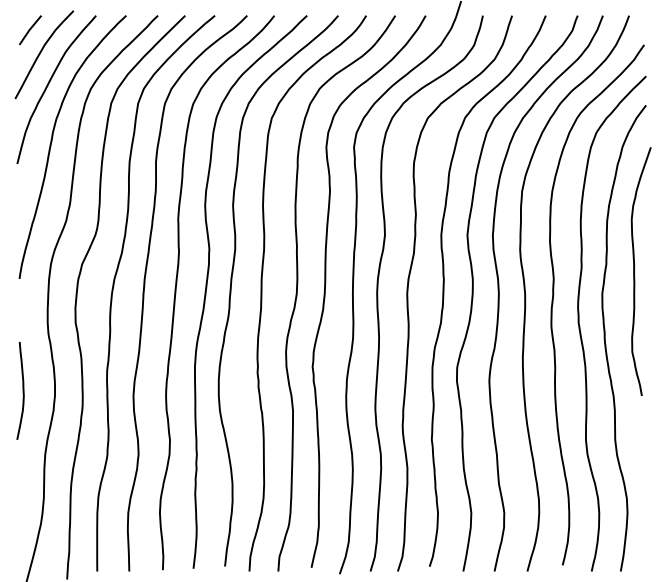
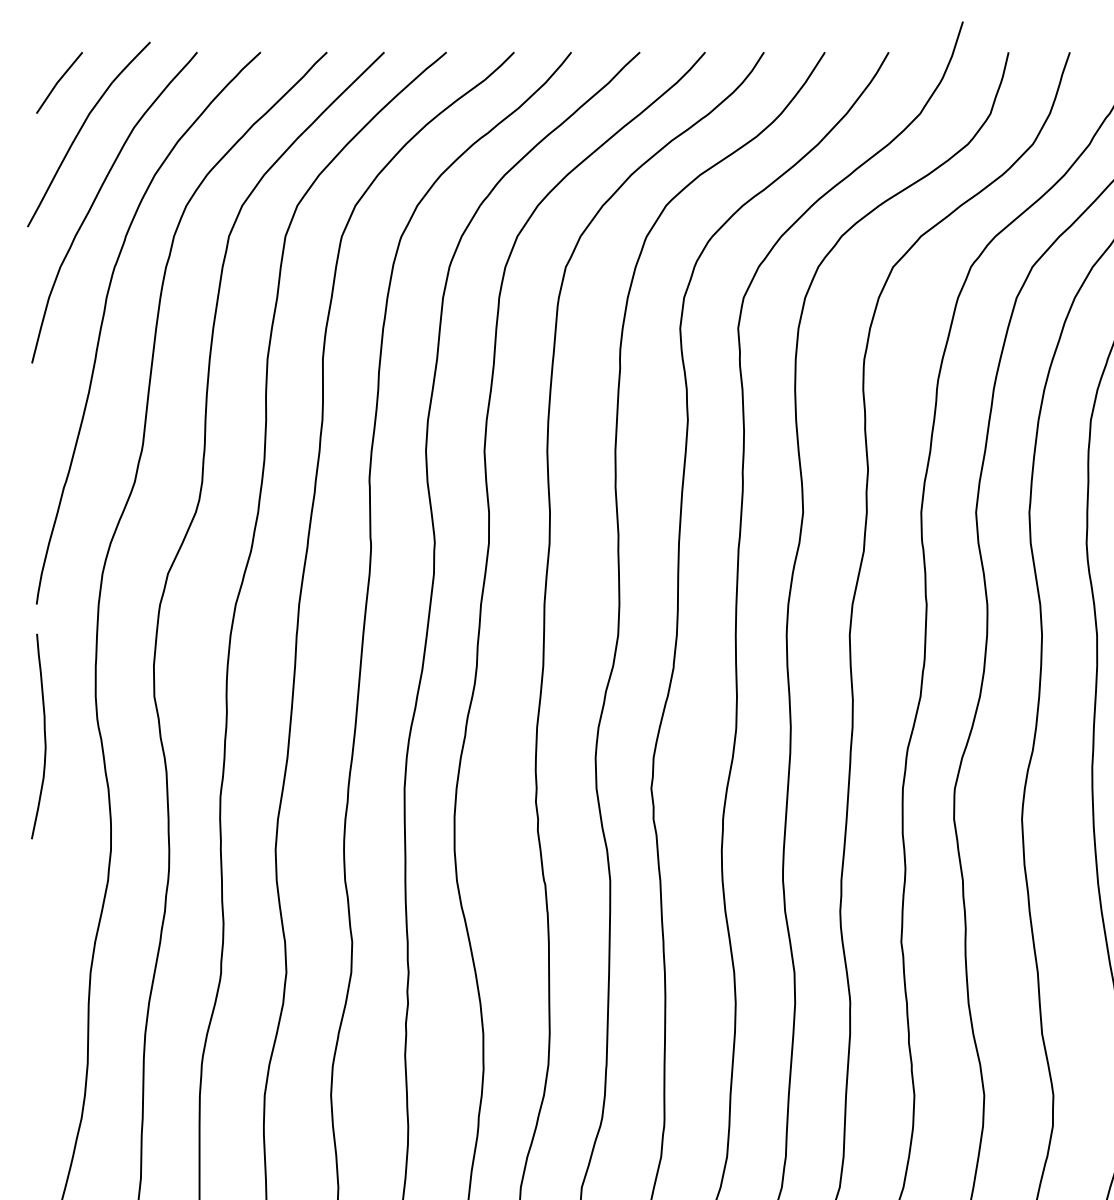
curve: (22, 390) -> (42, 735), moved

